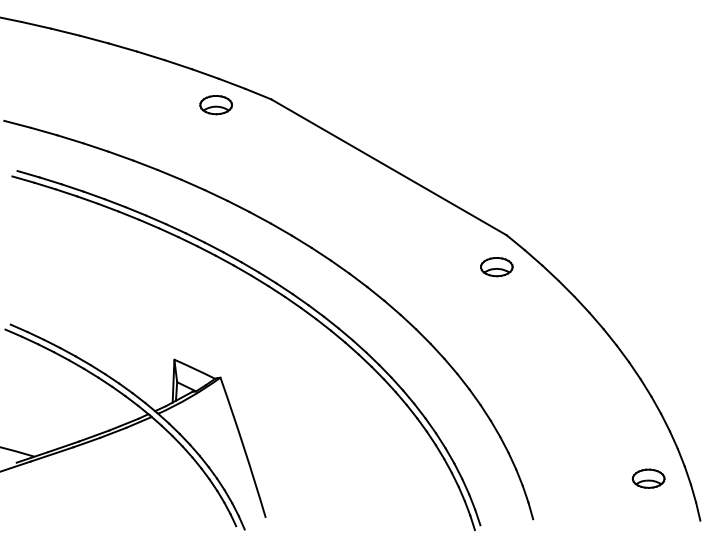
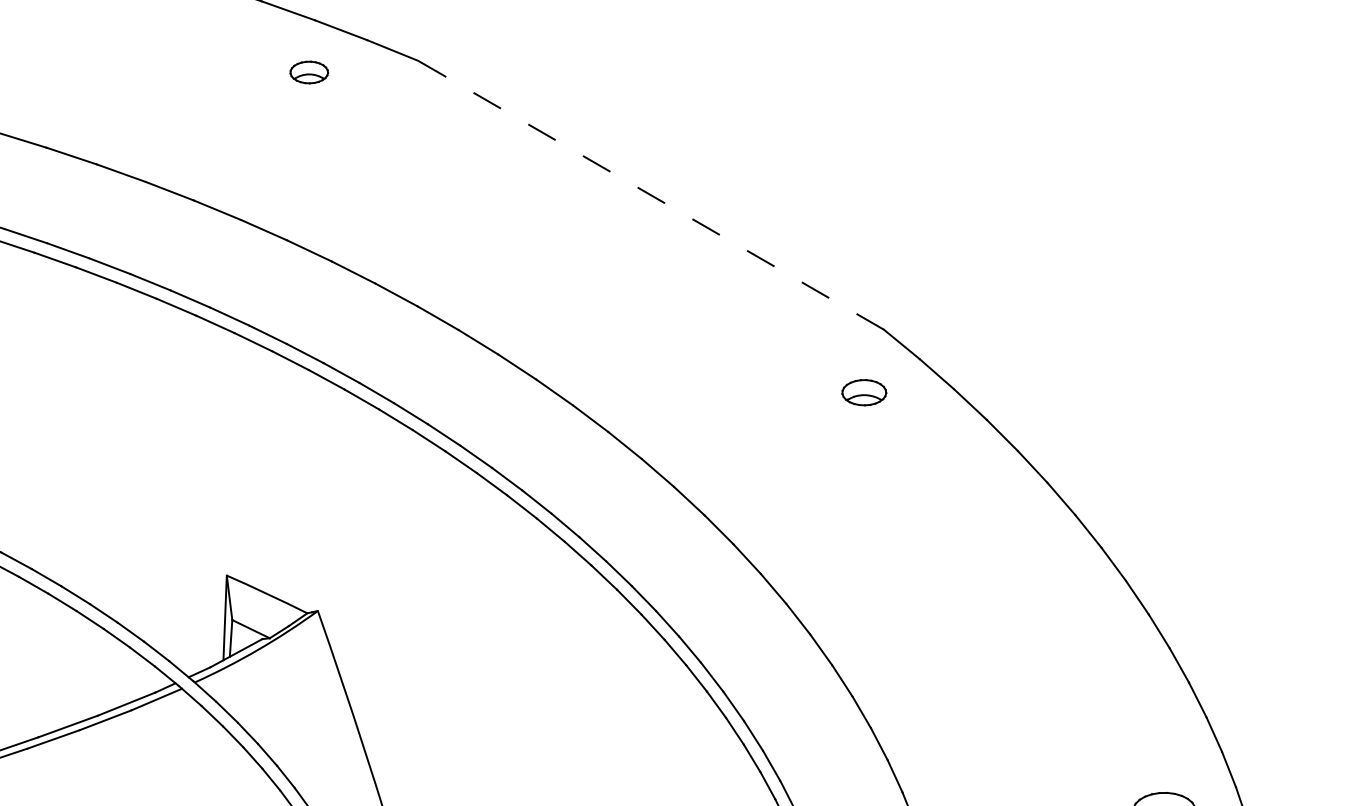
part: (215, 105) -> (308, 73), size x0.6
line: (389, 167) -> (652, 195), solid -> dashed
part: (496, 267) -> (863, 393), size x0.7

